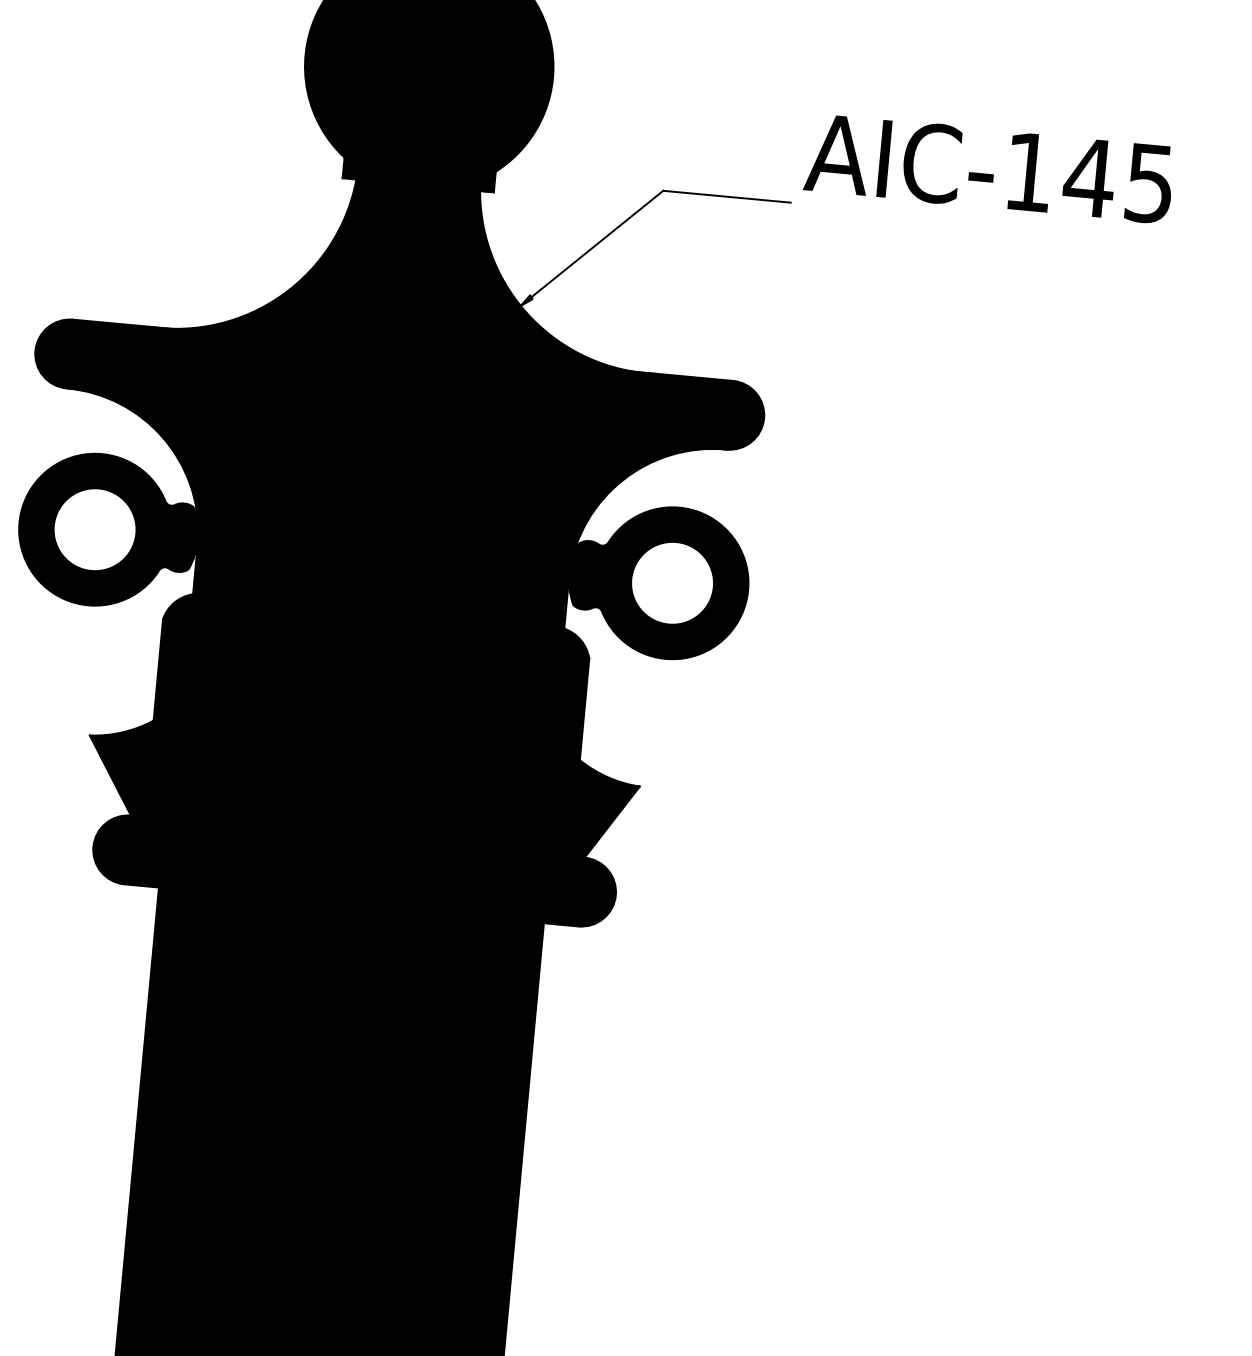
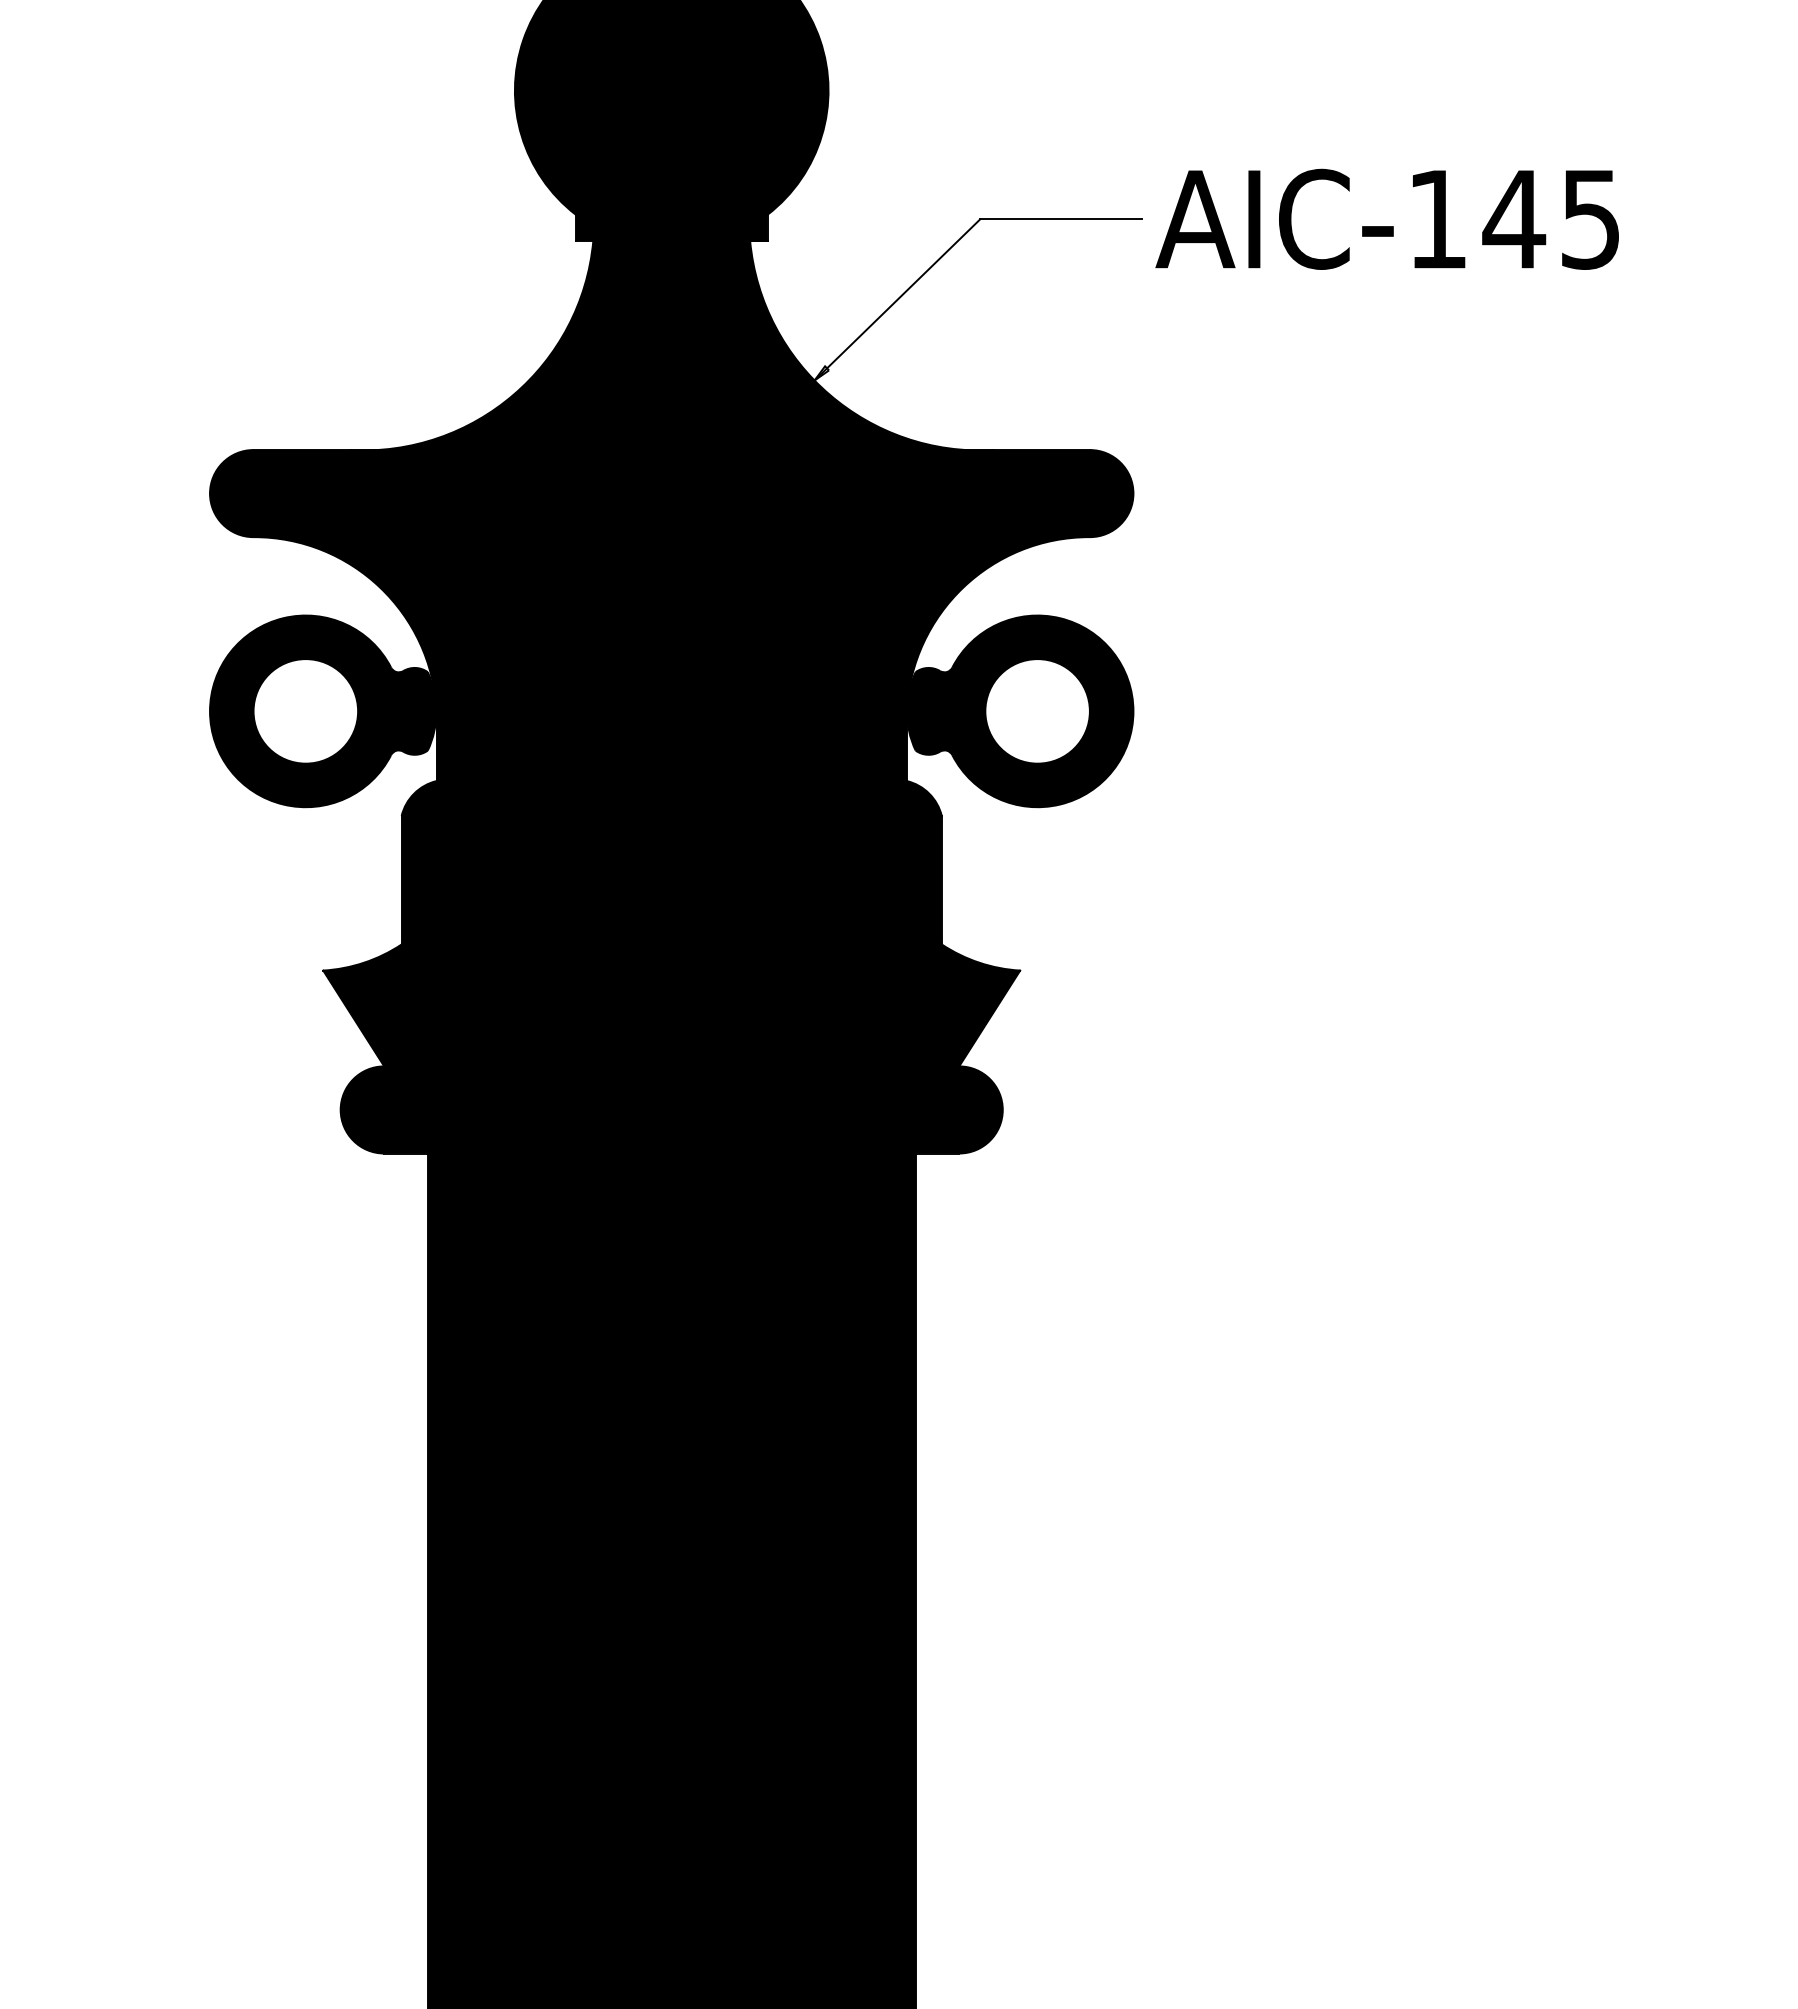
text: (988, 167) -> (1386, 218), moved

